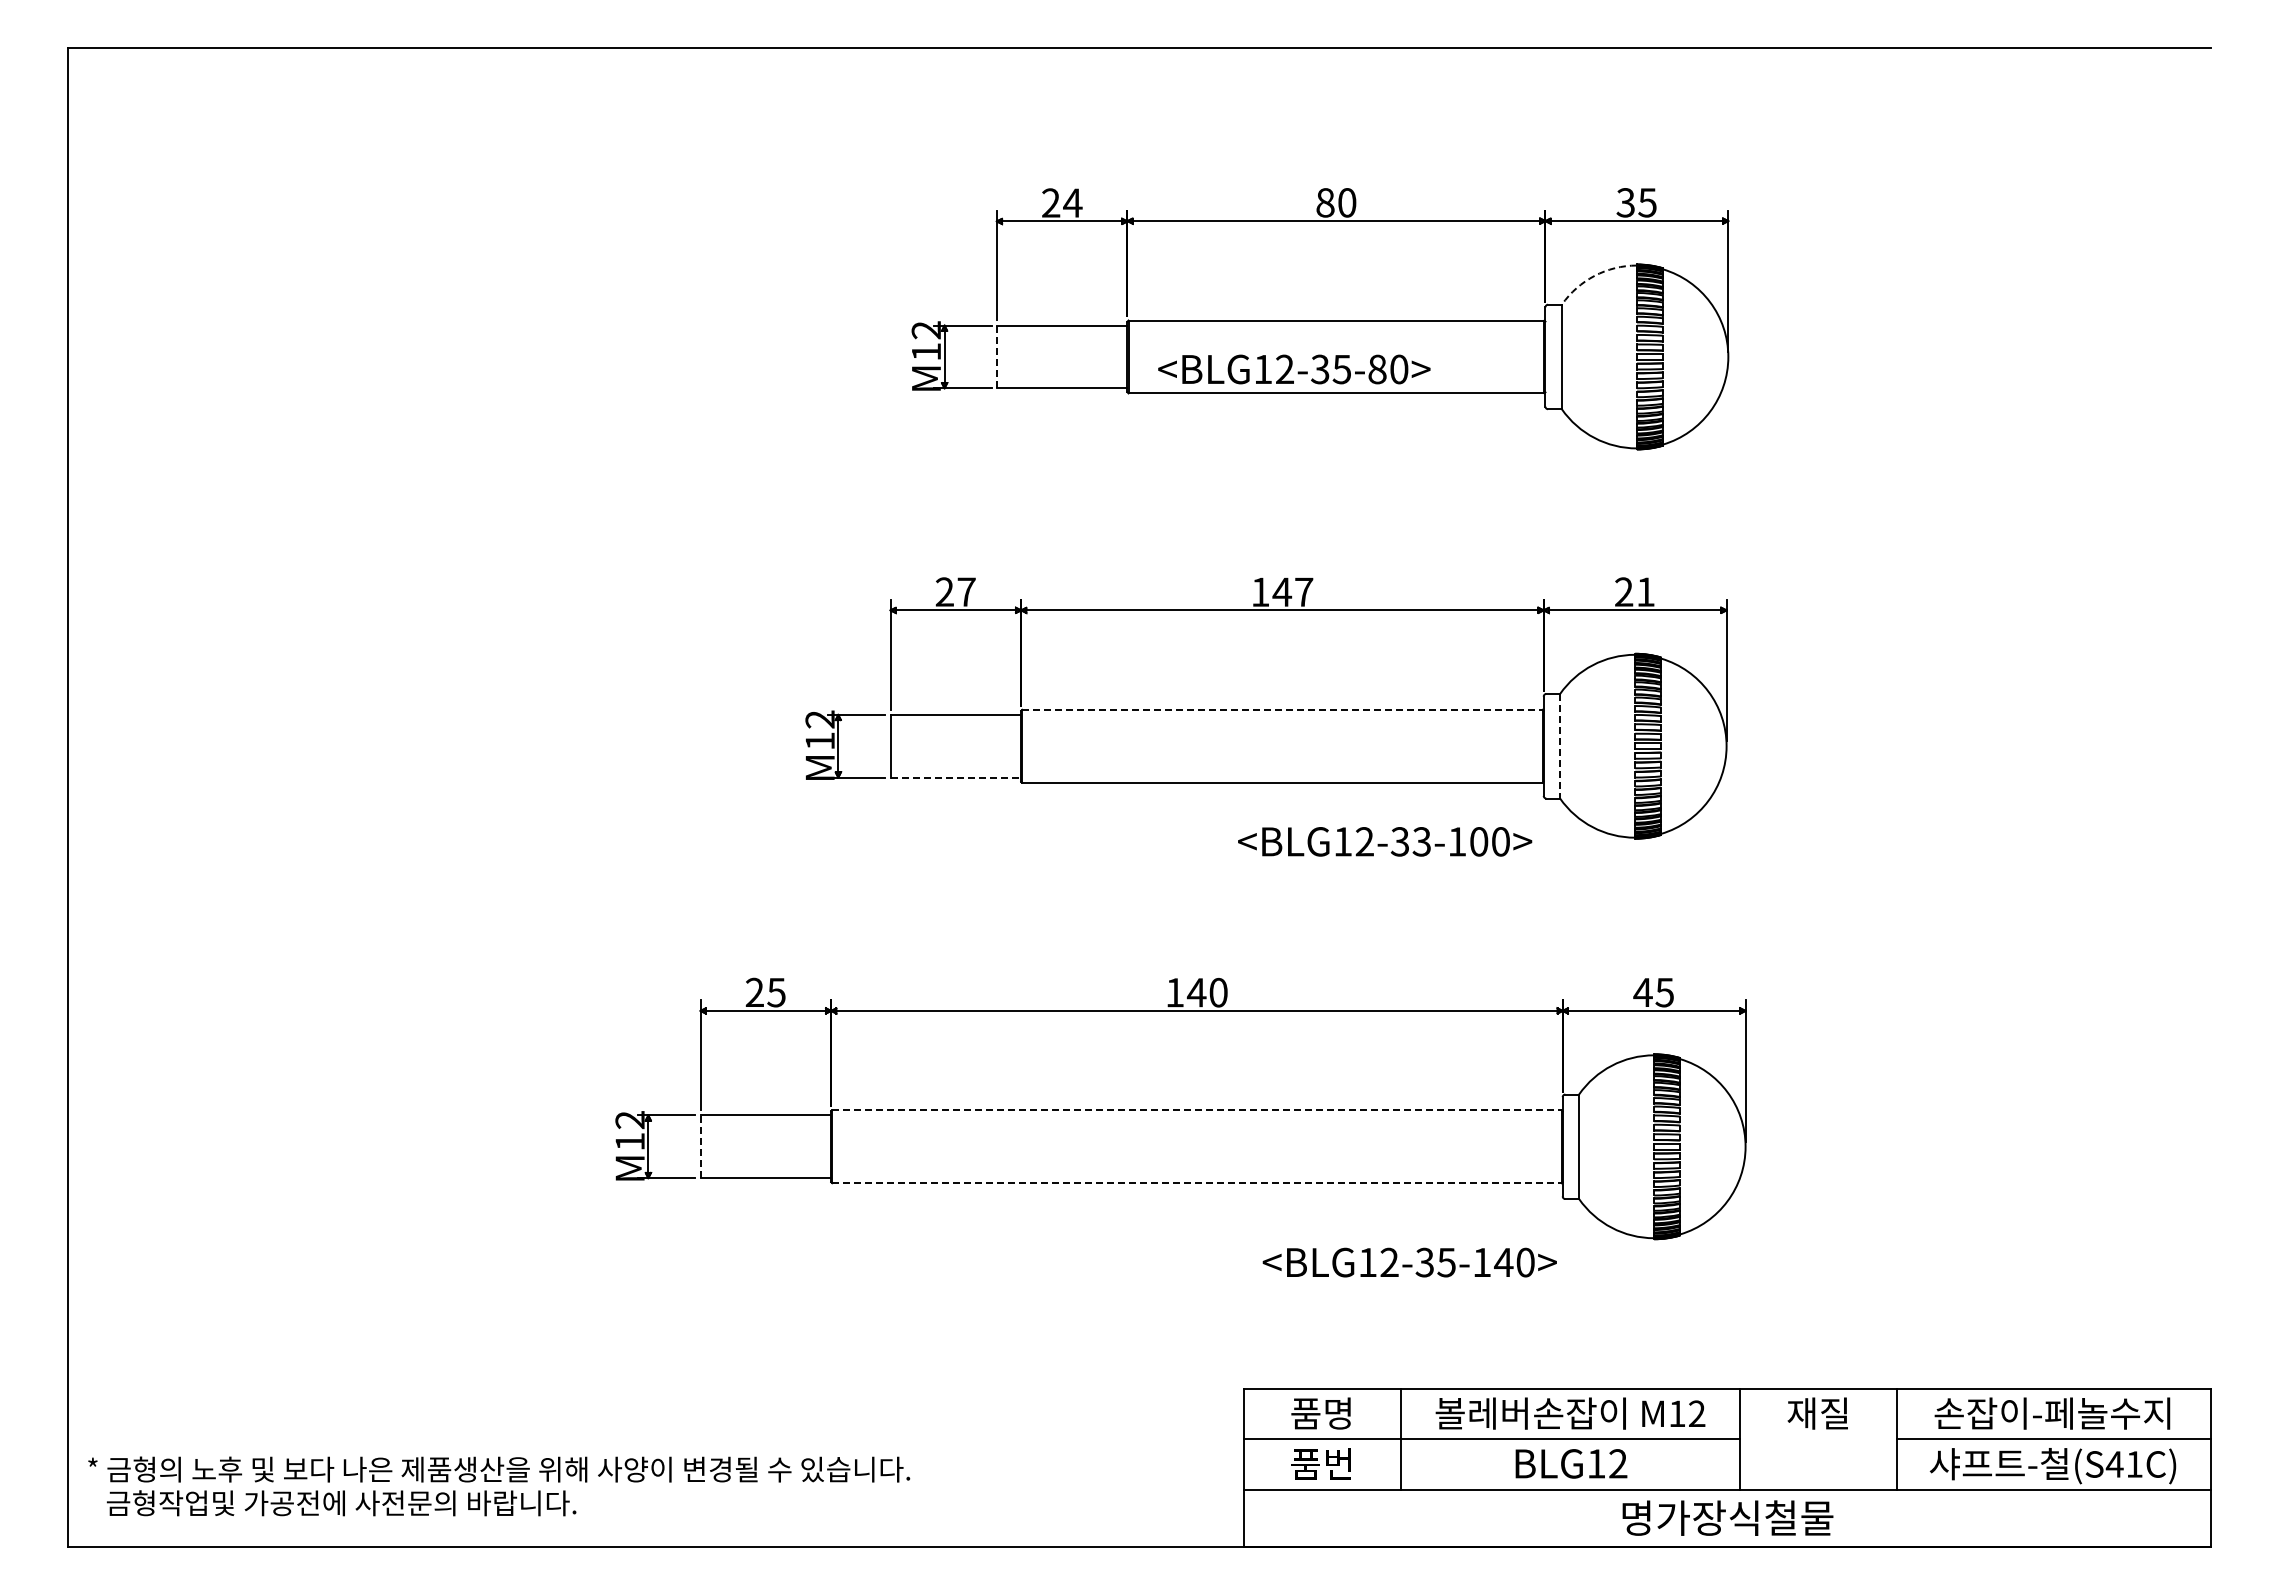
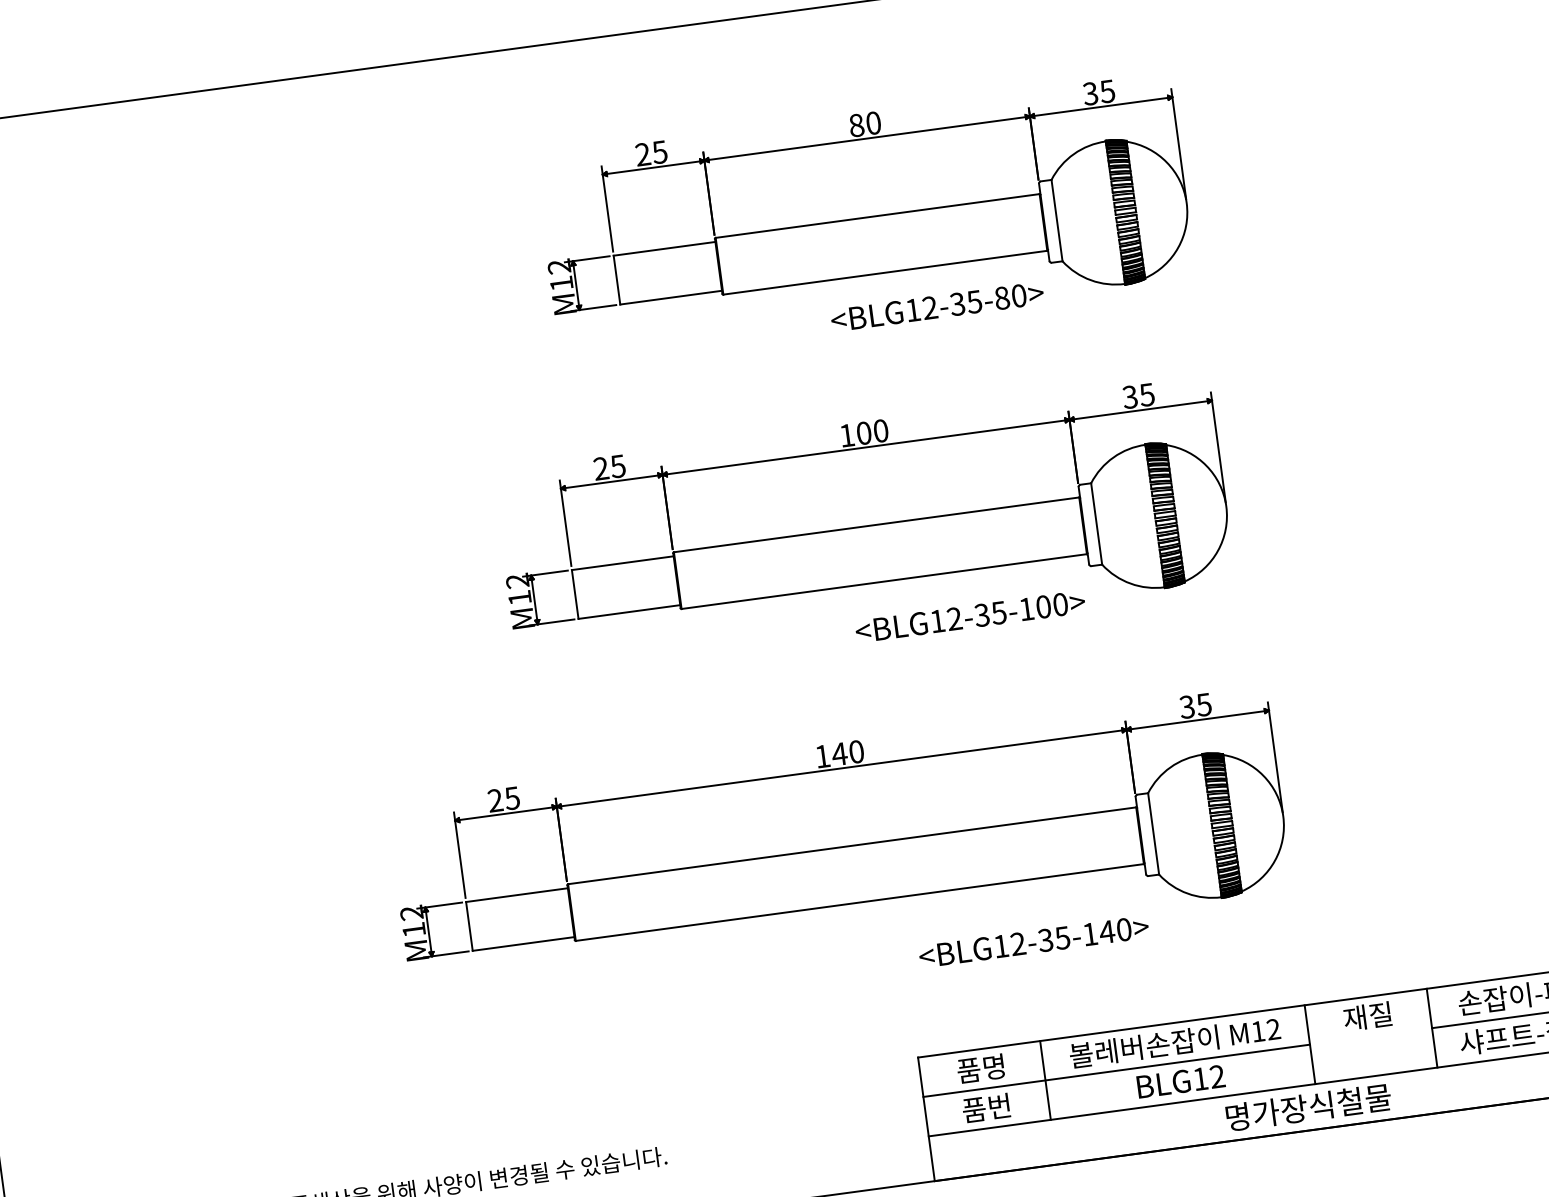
text: (1072, 202) -> (659, 151), 24 -> 25
arc: (1594, 275) -> (1073, 153), dashed -> solid
line: (996, 356) -> (616, 279), dashed -> solid
text: (1294, 369) -> (937, 306), moved
text: (966, 591) -> (618, 465), 27 -> 25
text: (1634, 591) -> (1138, 395), 21 -> 35
text: (1292, 592) -> (872, 432), 147 -> 100
line: (1282, 709) -> (876, 524), dashed -> solid
line: (1560, 746) -> (1096, 524), dashed -> solid
line: (956, 777) -> (629, 611), dashed -> solid
text: (1421, 841) -> (998, 612), <BLG12-33-100> -> <BLG12-35-100>
text: (1642, 992) -> (1186, 707), 45 -> 35
line: (1196, 1110) -> (851, 845), dashed -> solid
line: (700, 1146) -> (469, 926), dashed -> solid
line: (1196, 1183) -> (859, 902), dashed -> solid

